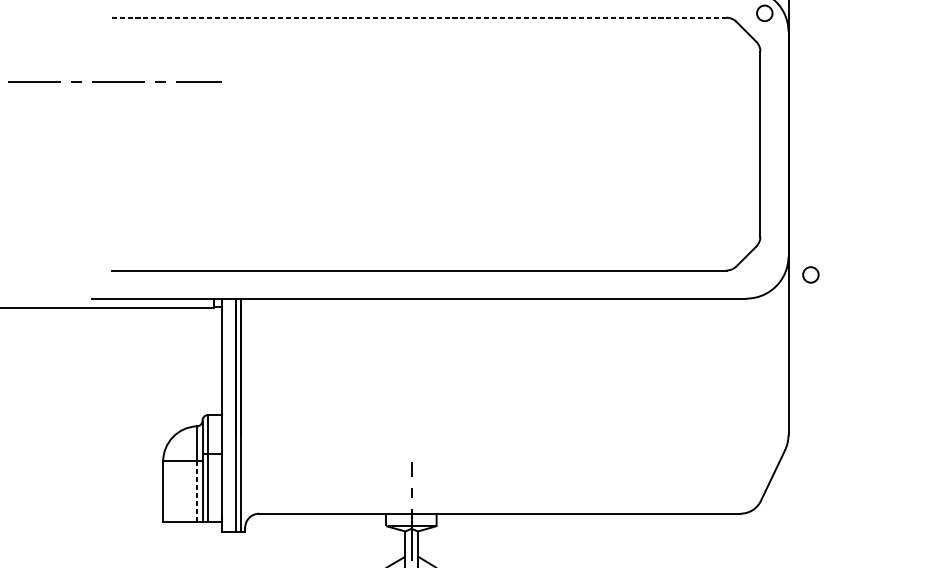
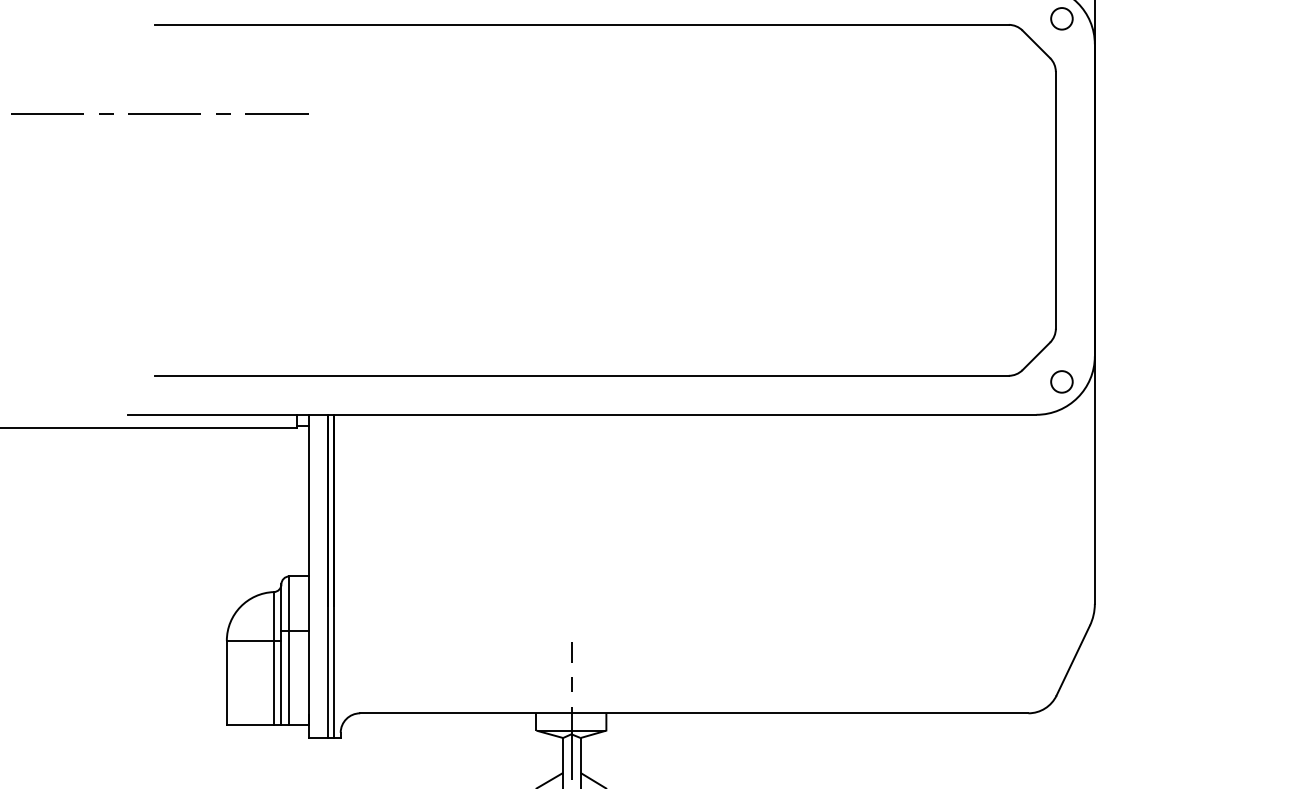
line: (419, 17) -> (582, 24), dashed -> solid
circle: (810, 274) -> (1061, 381), moved
line: (196, 491) -> (273, 682), dashed -> solid

